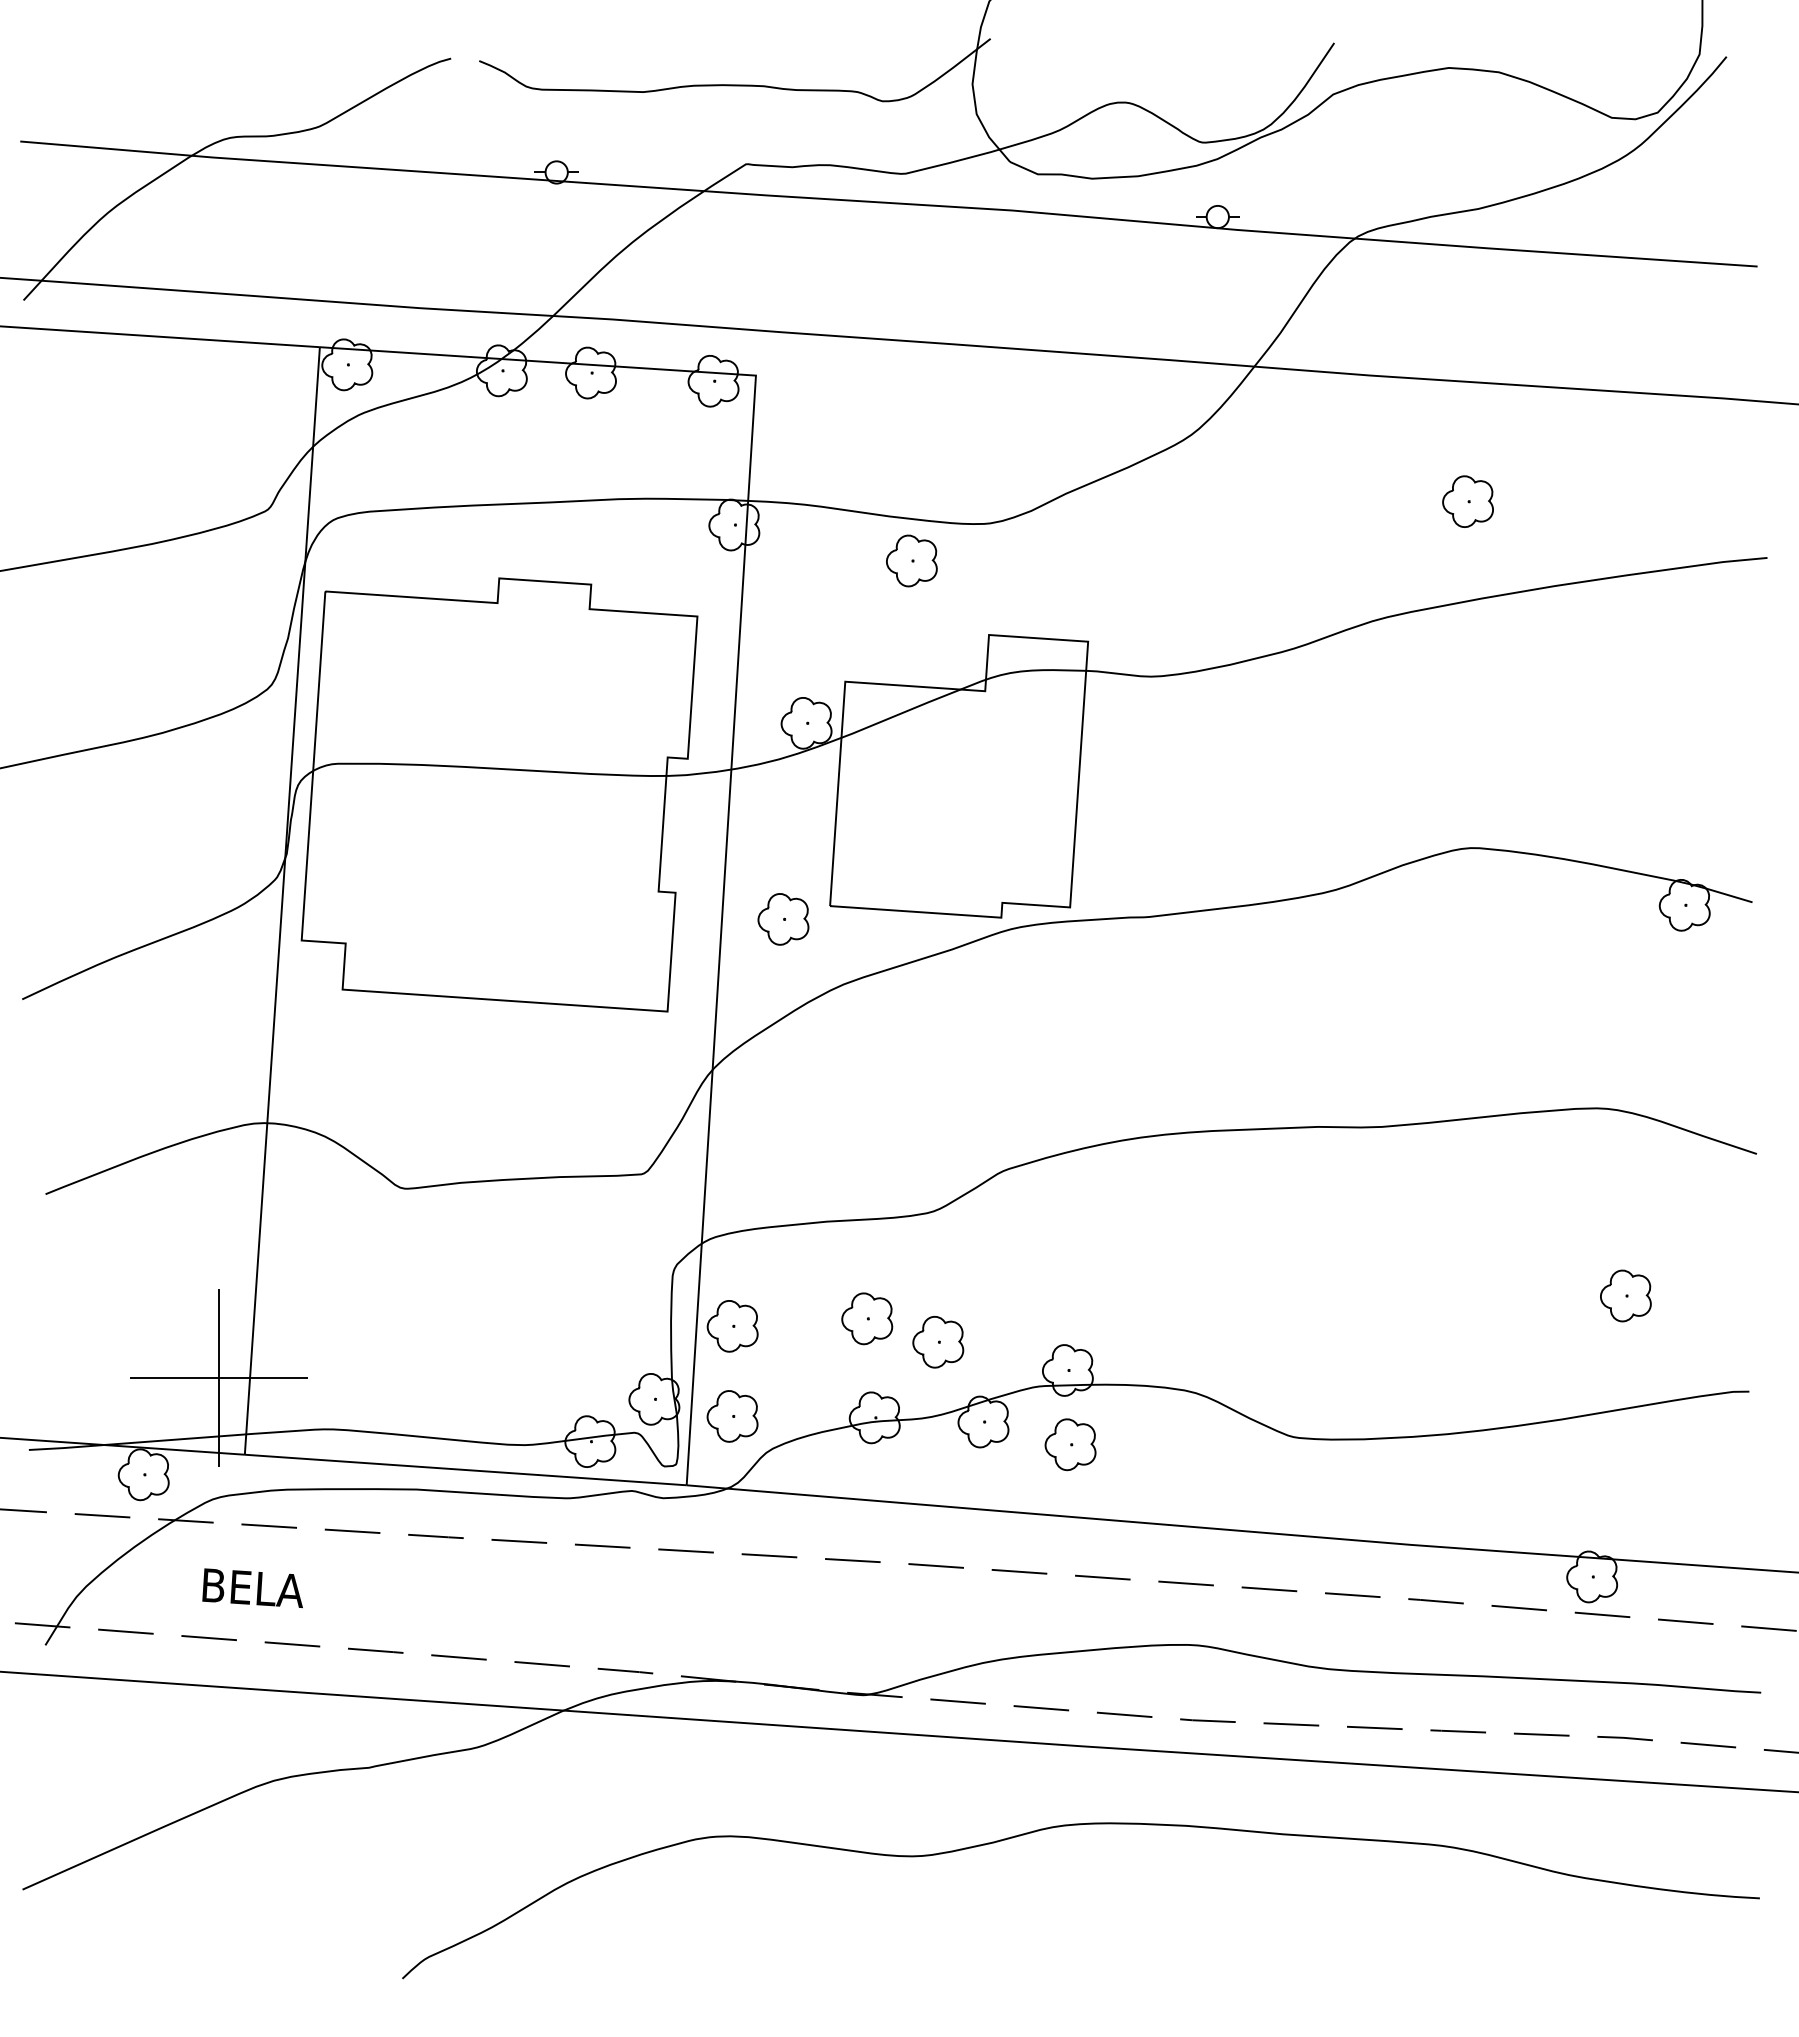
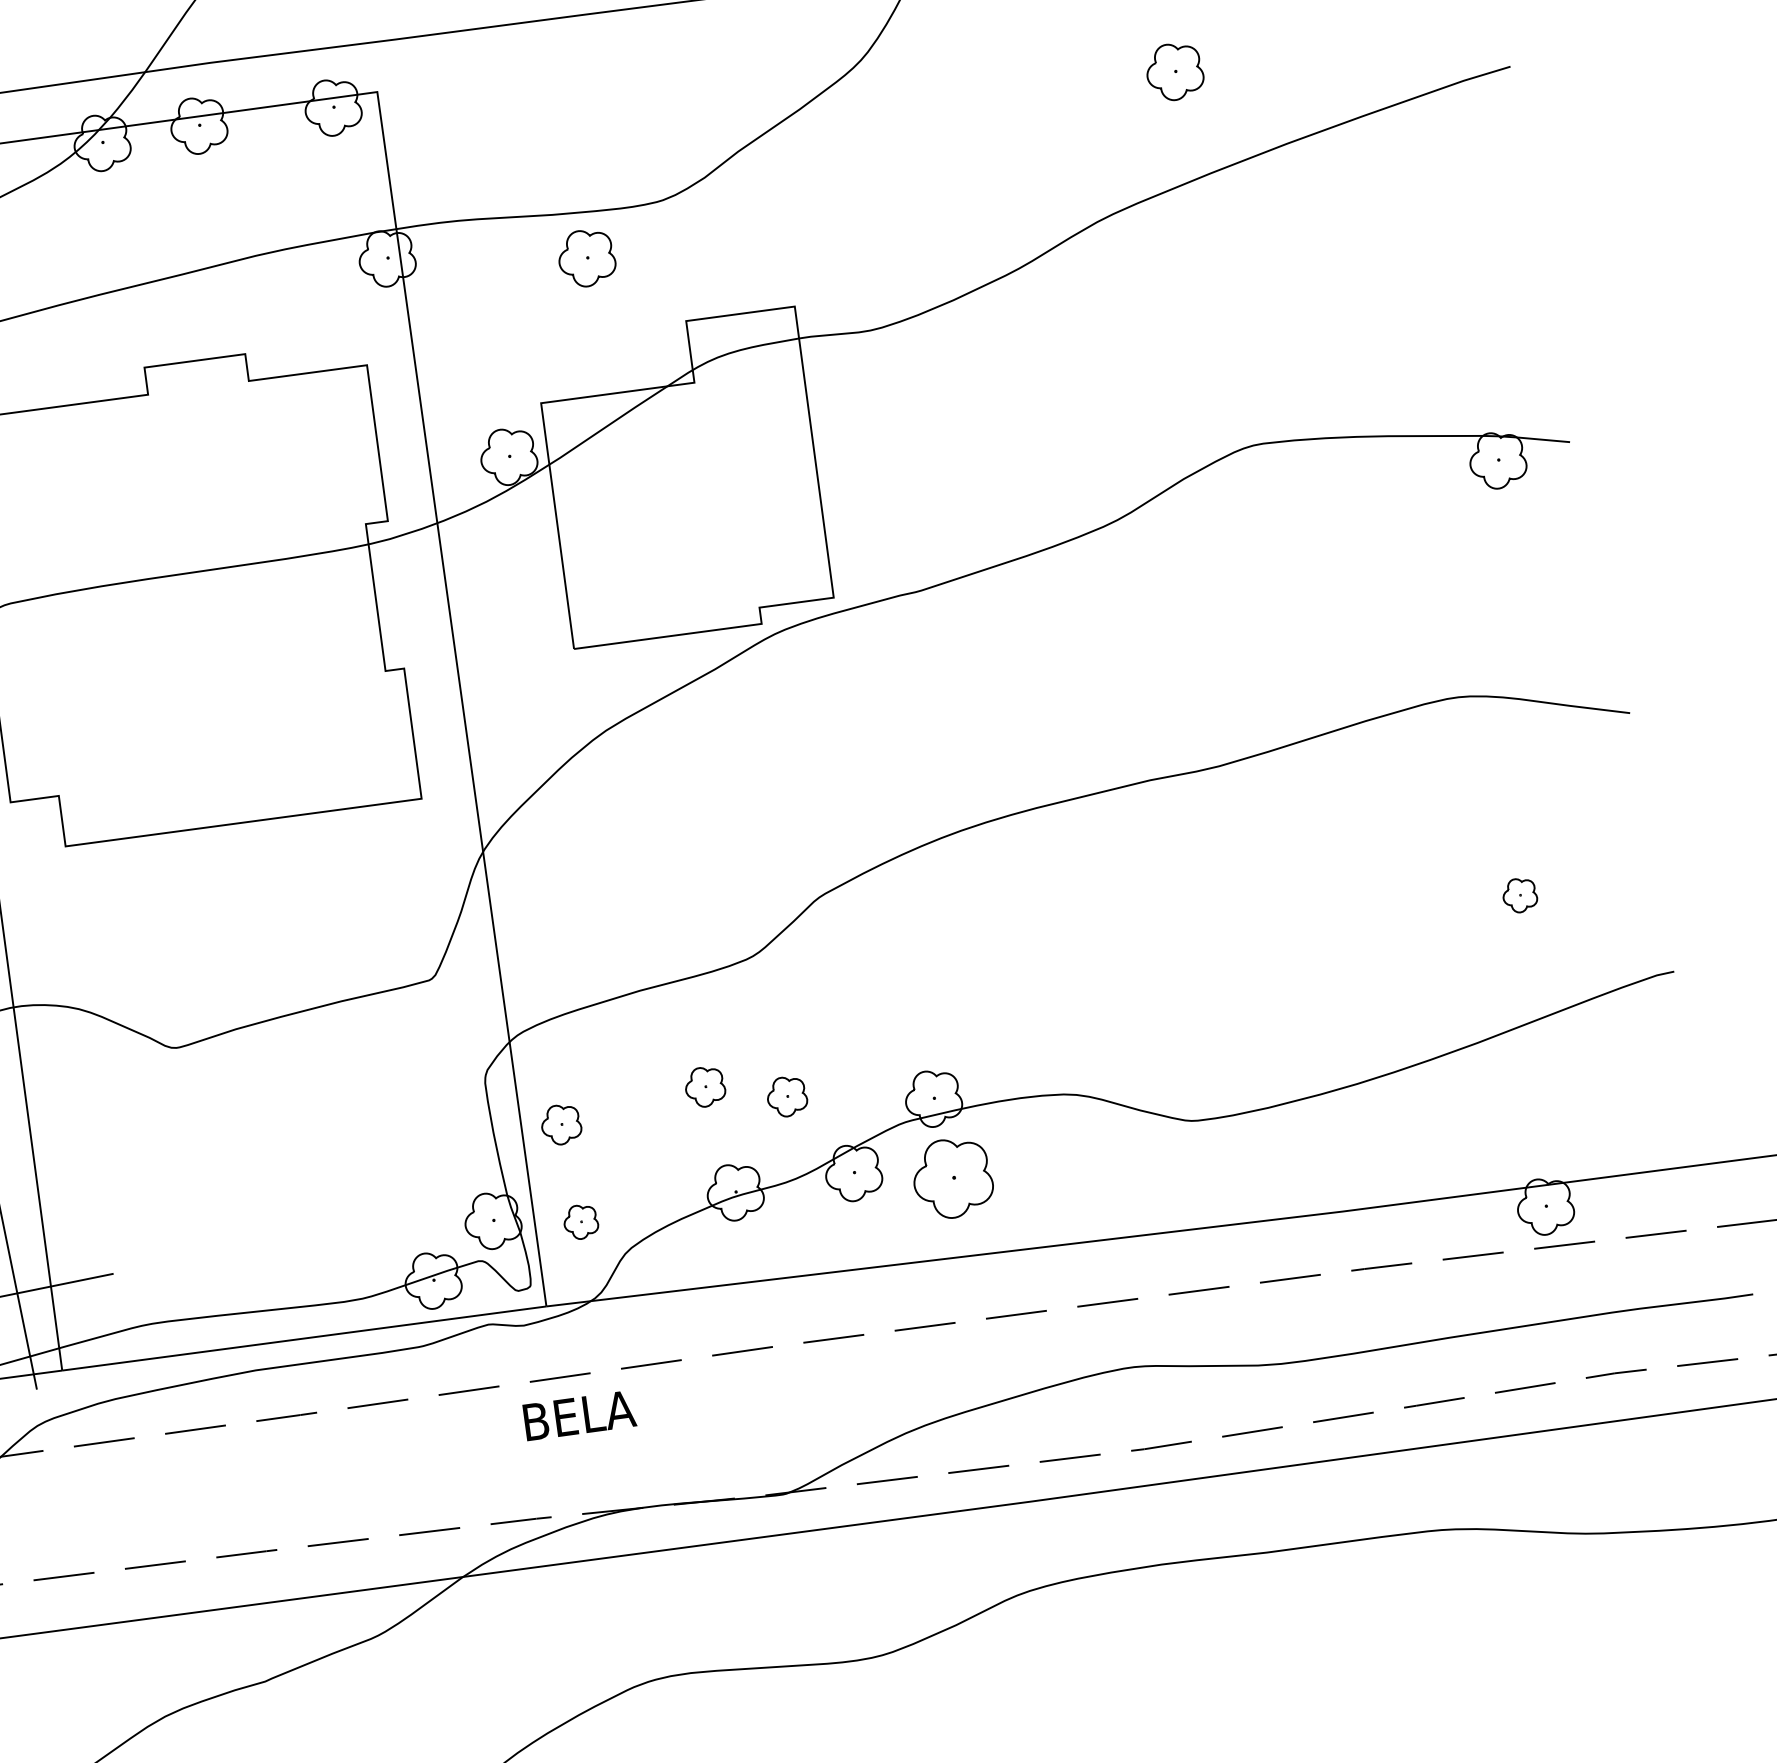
part: (783, 919) -> (526, 673), removed
part: (1625, 1295) -> (1519, 894), size x0.6
part: (867, 1318) -> (705, 1086), size x0.7
part: (732, 1326) -> (561, 1124), size x0.7
part: (938, 1342) -> (787, 1096), size x0.7
part: (732, 1416) -> (580, 1222), size x0.6
part: (1070, 1444) -> (952, 1177), size x1.4
text: (252, 1588) -> (578, 1416), moved

